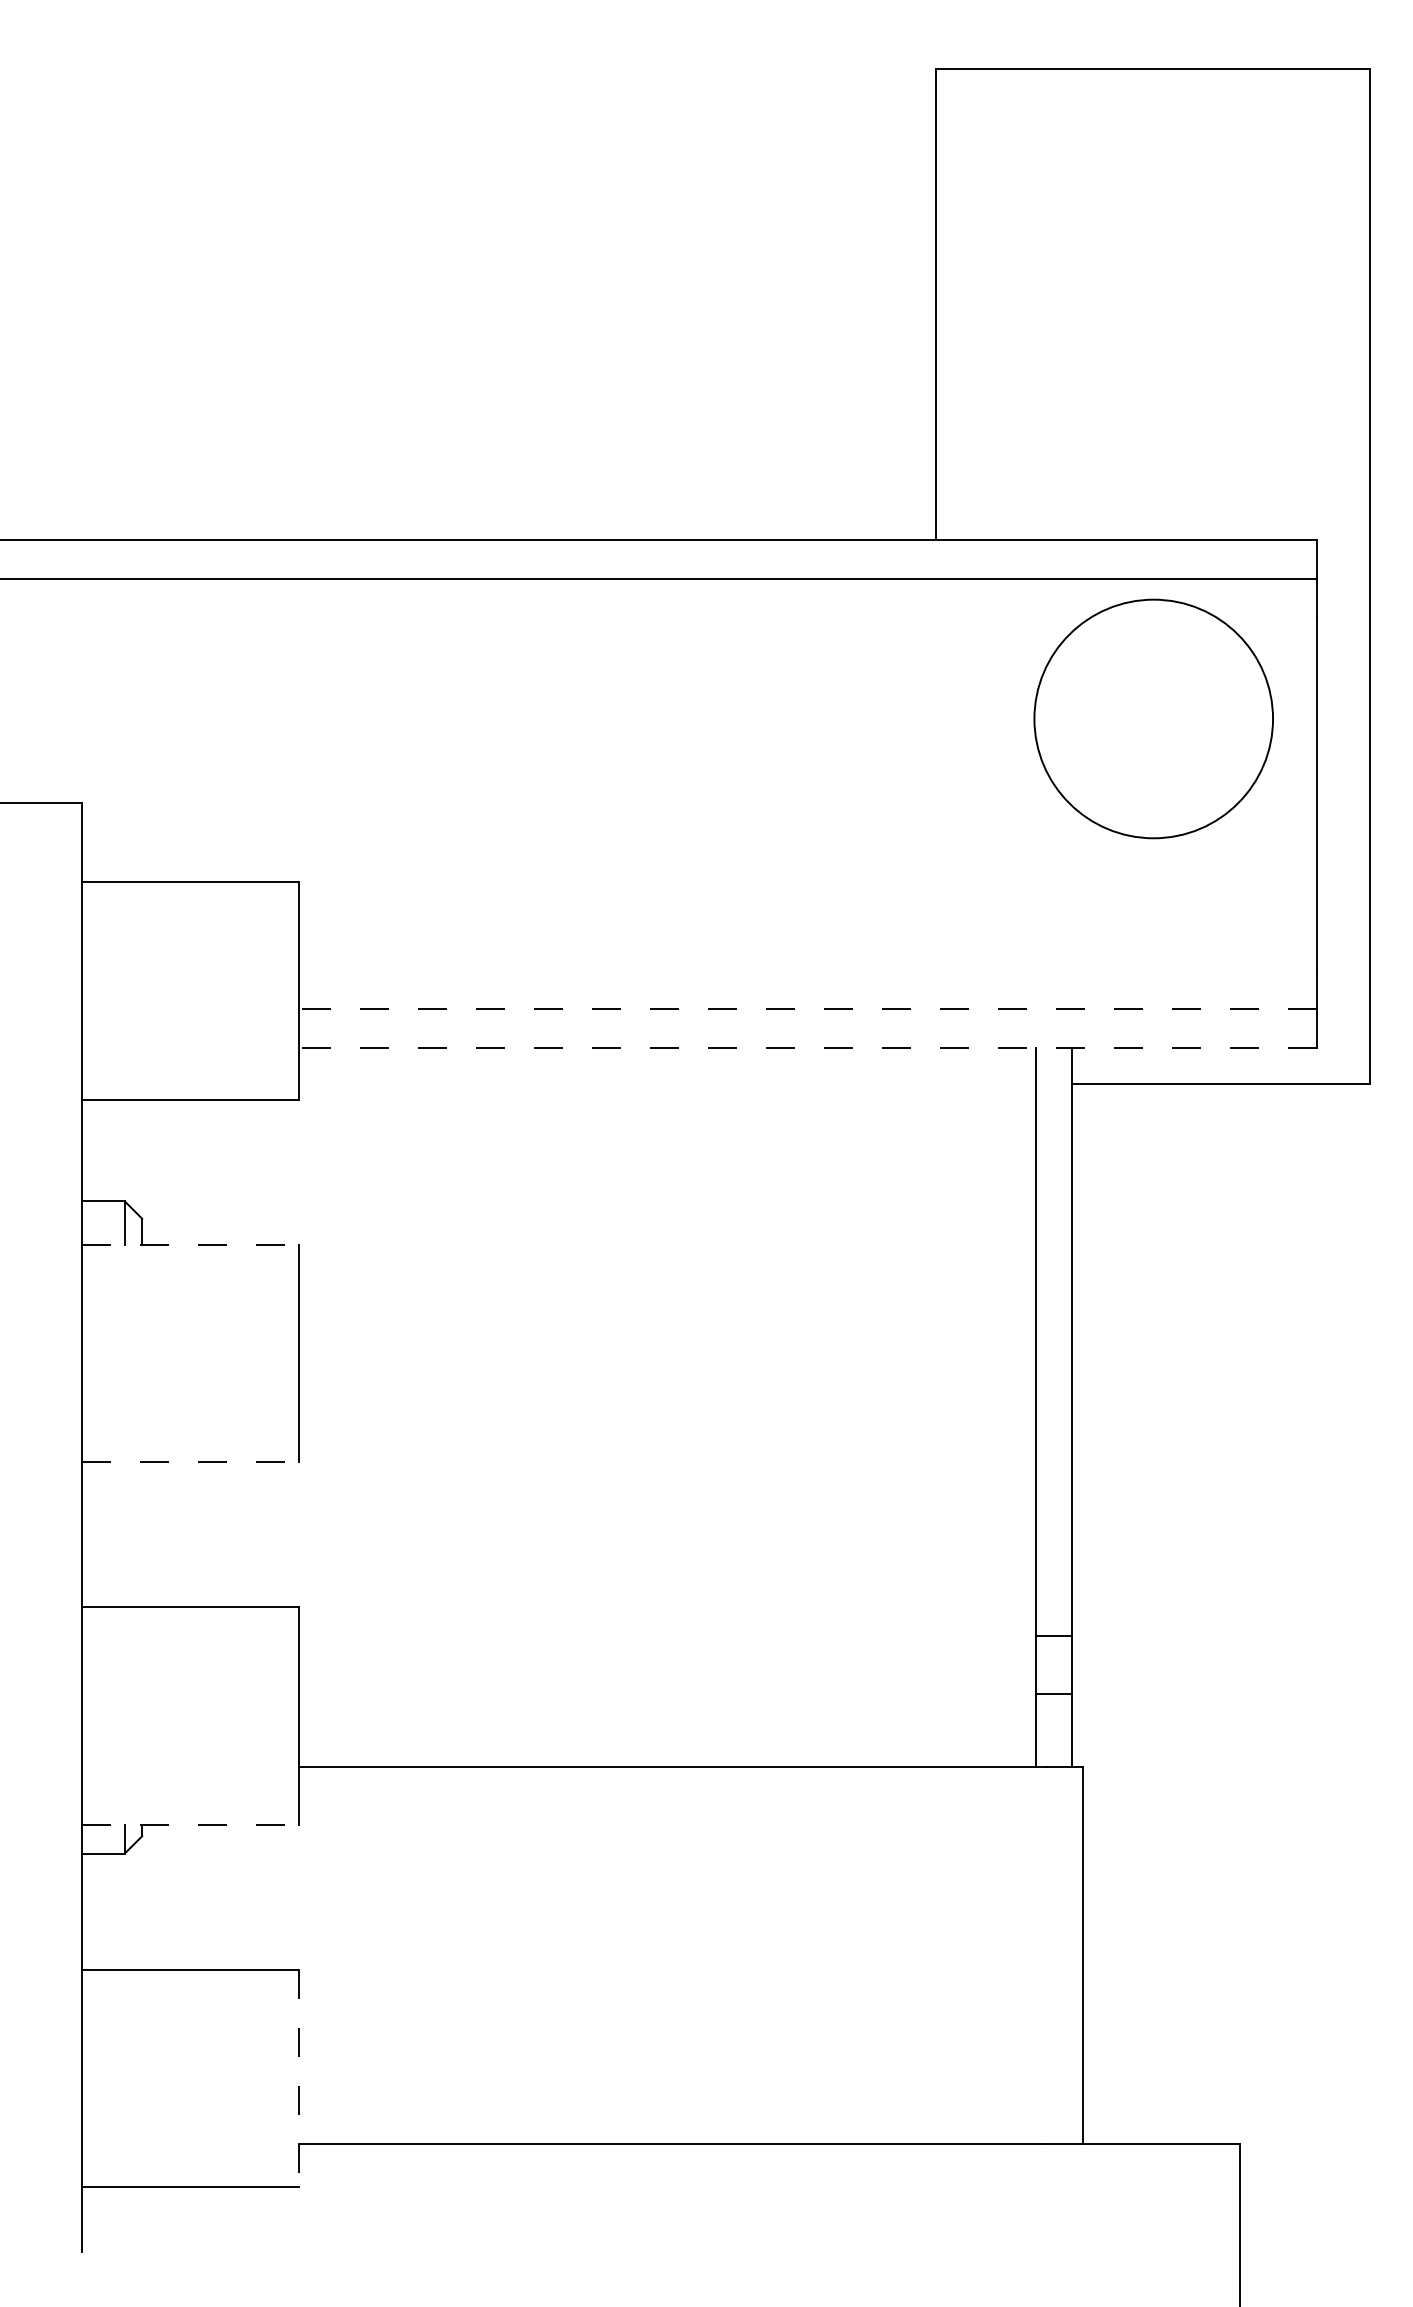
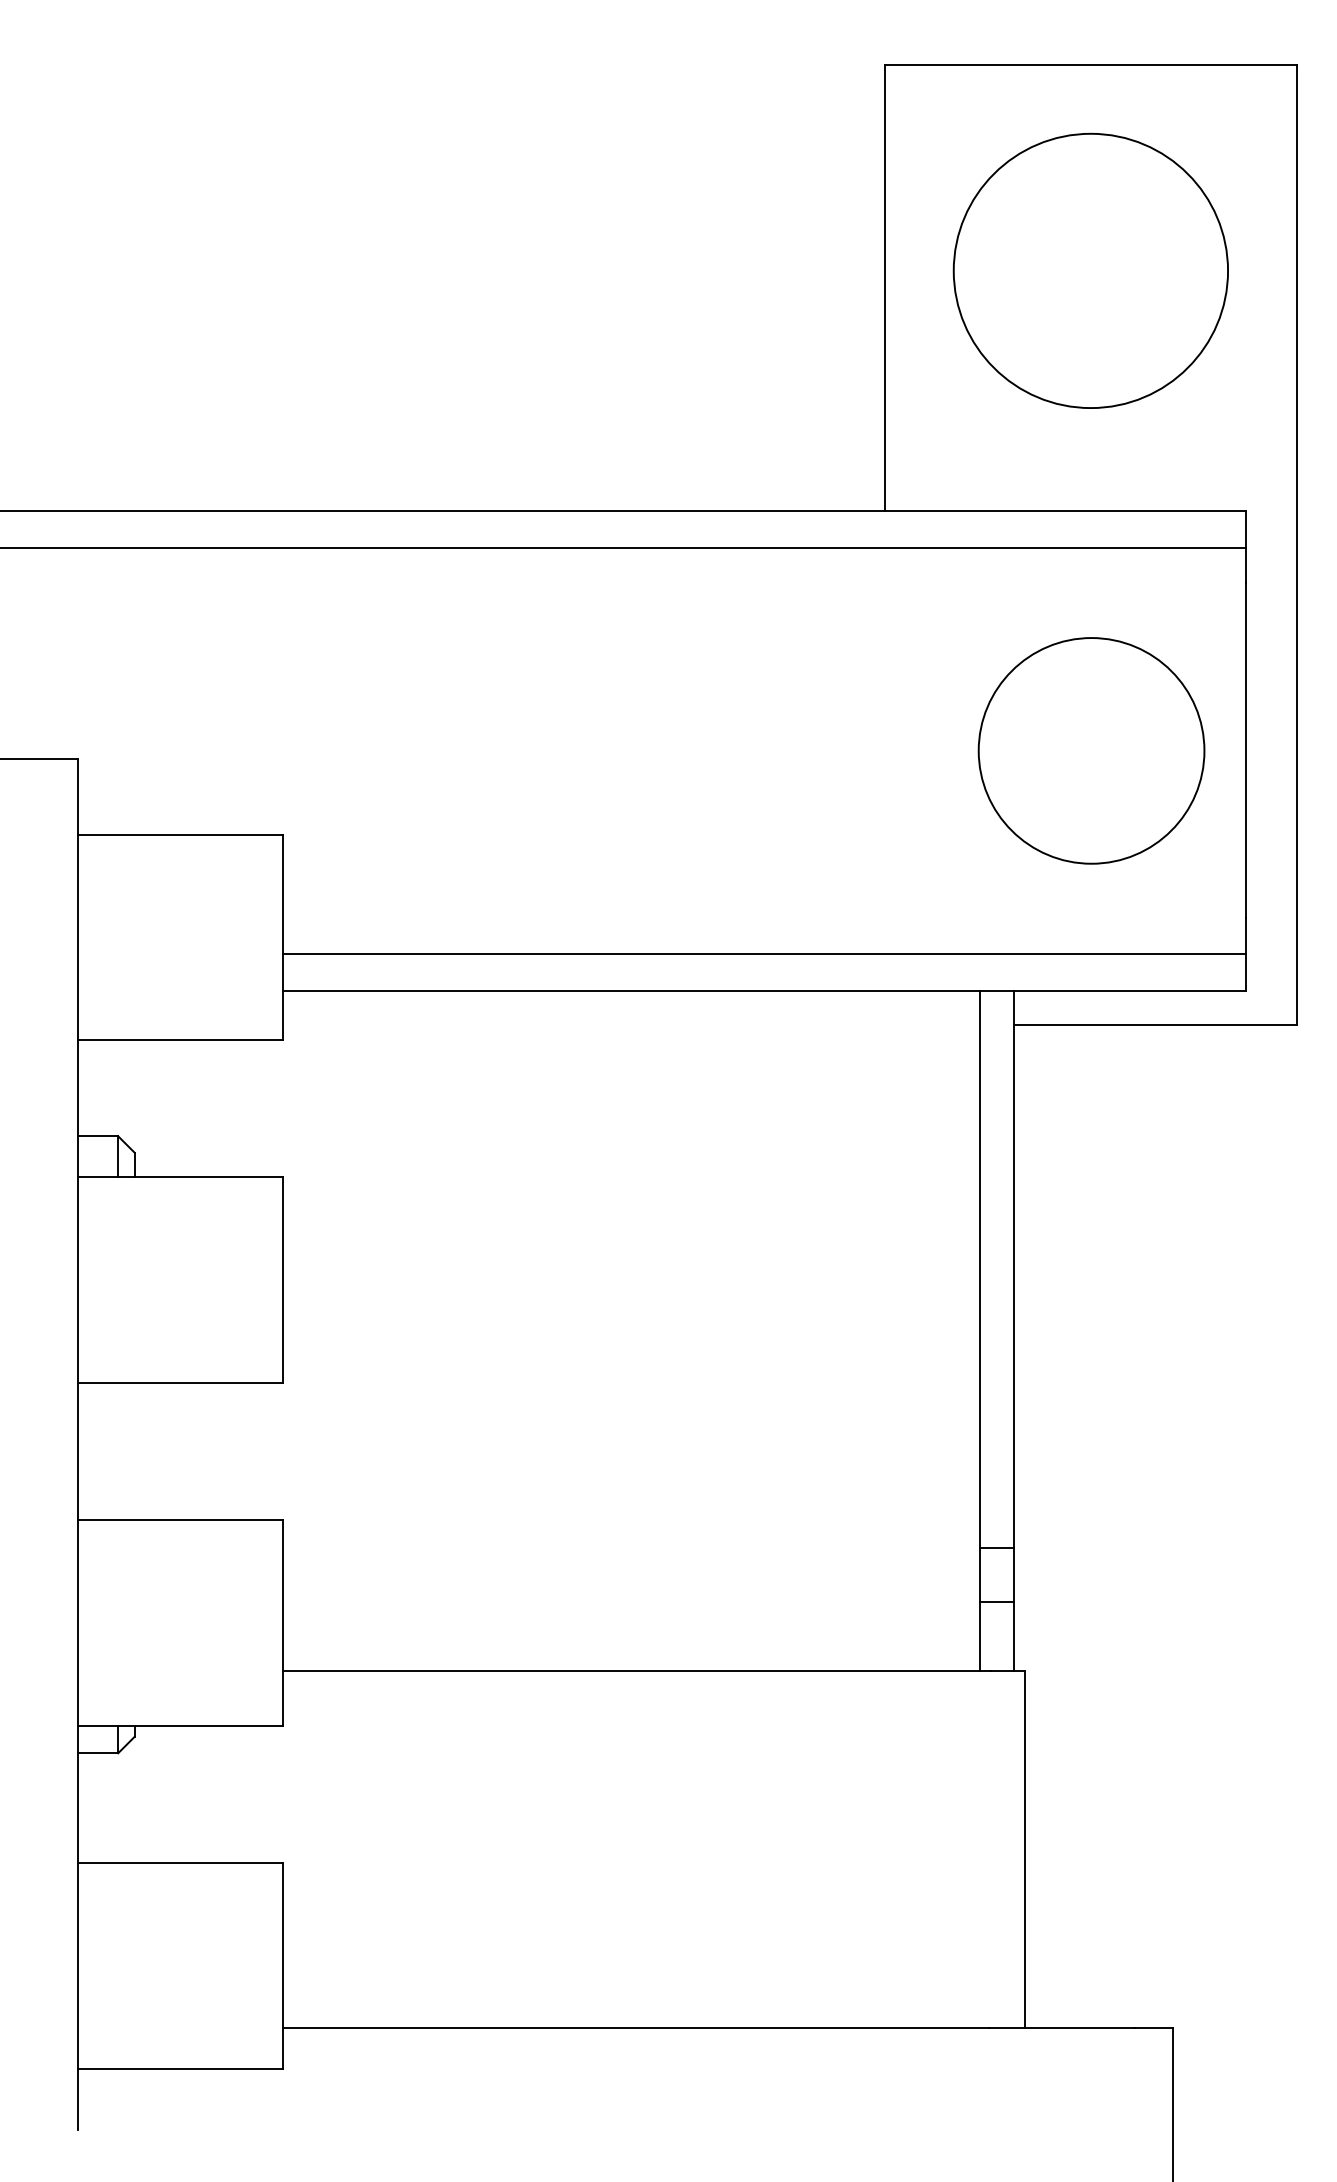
circle: (1152, 286) -> (1090, 270), added
circle: (1153, 718) -> (1091, 750), moved
line: (808, 1008) -> (764, 953), dashed -> solid
line: (808, 1047) -> (764, 990), dashed -> solid
line: (190, 1244) -> (180, 1177), dashed -> solid
line: (190, 1462) -> (180, 1383), dashed -> solid
line: (190, 1824) -> (180, 1725), dashed -> solid
line: (299, 2078) -> (283, 1966), dashed -> solid

